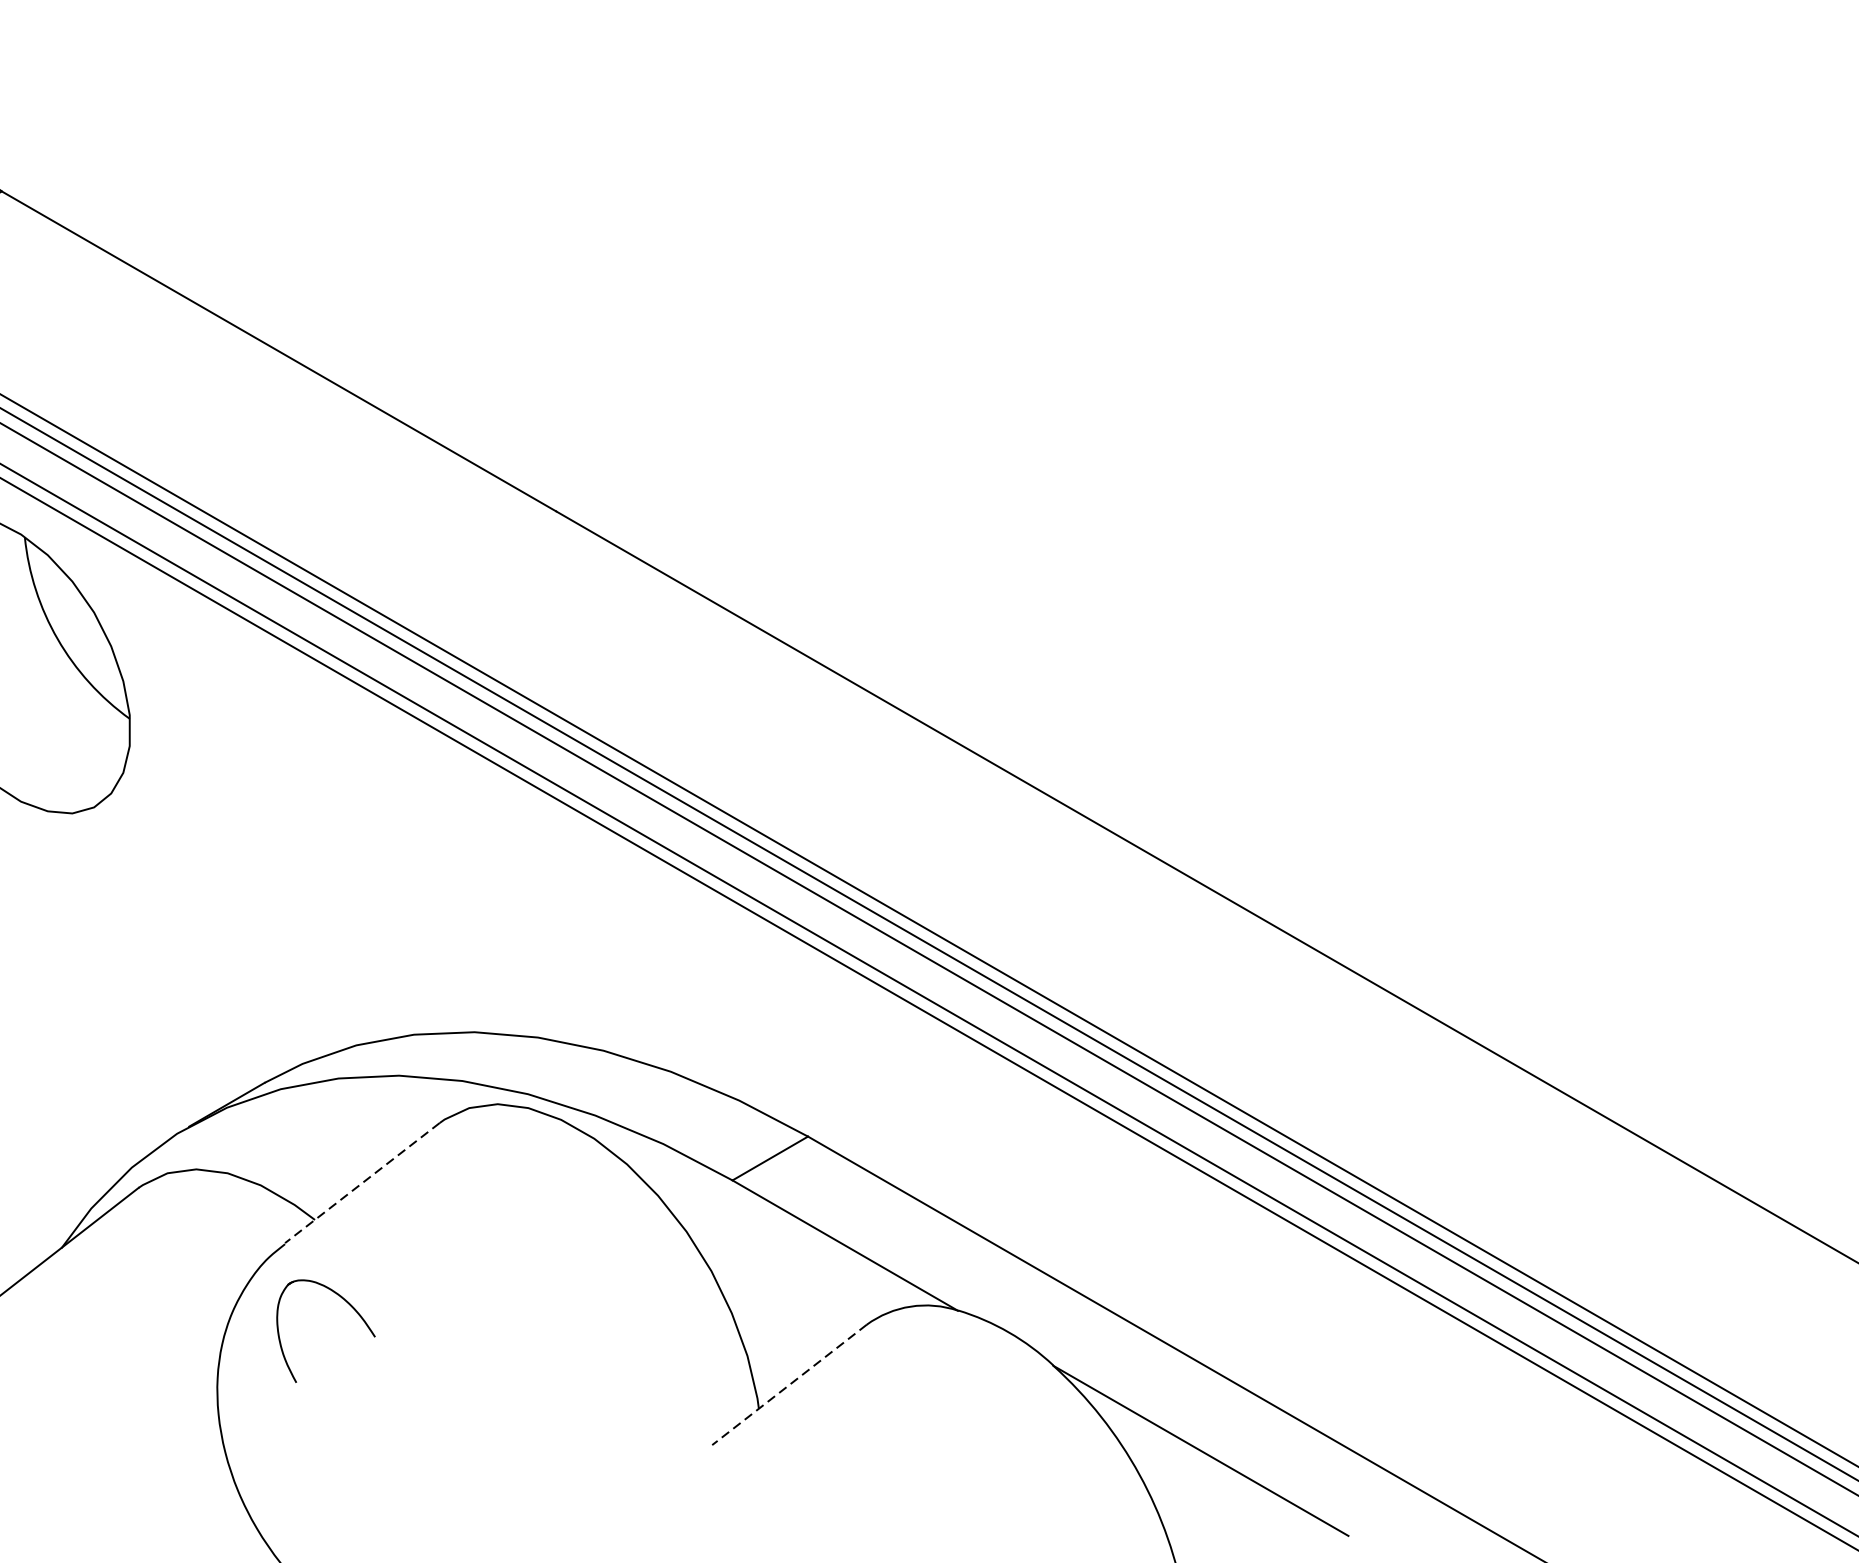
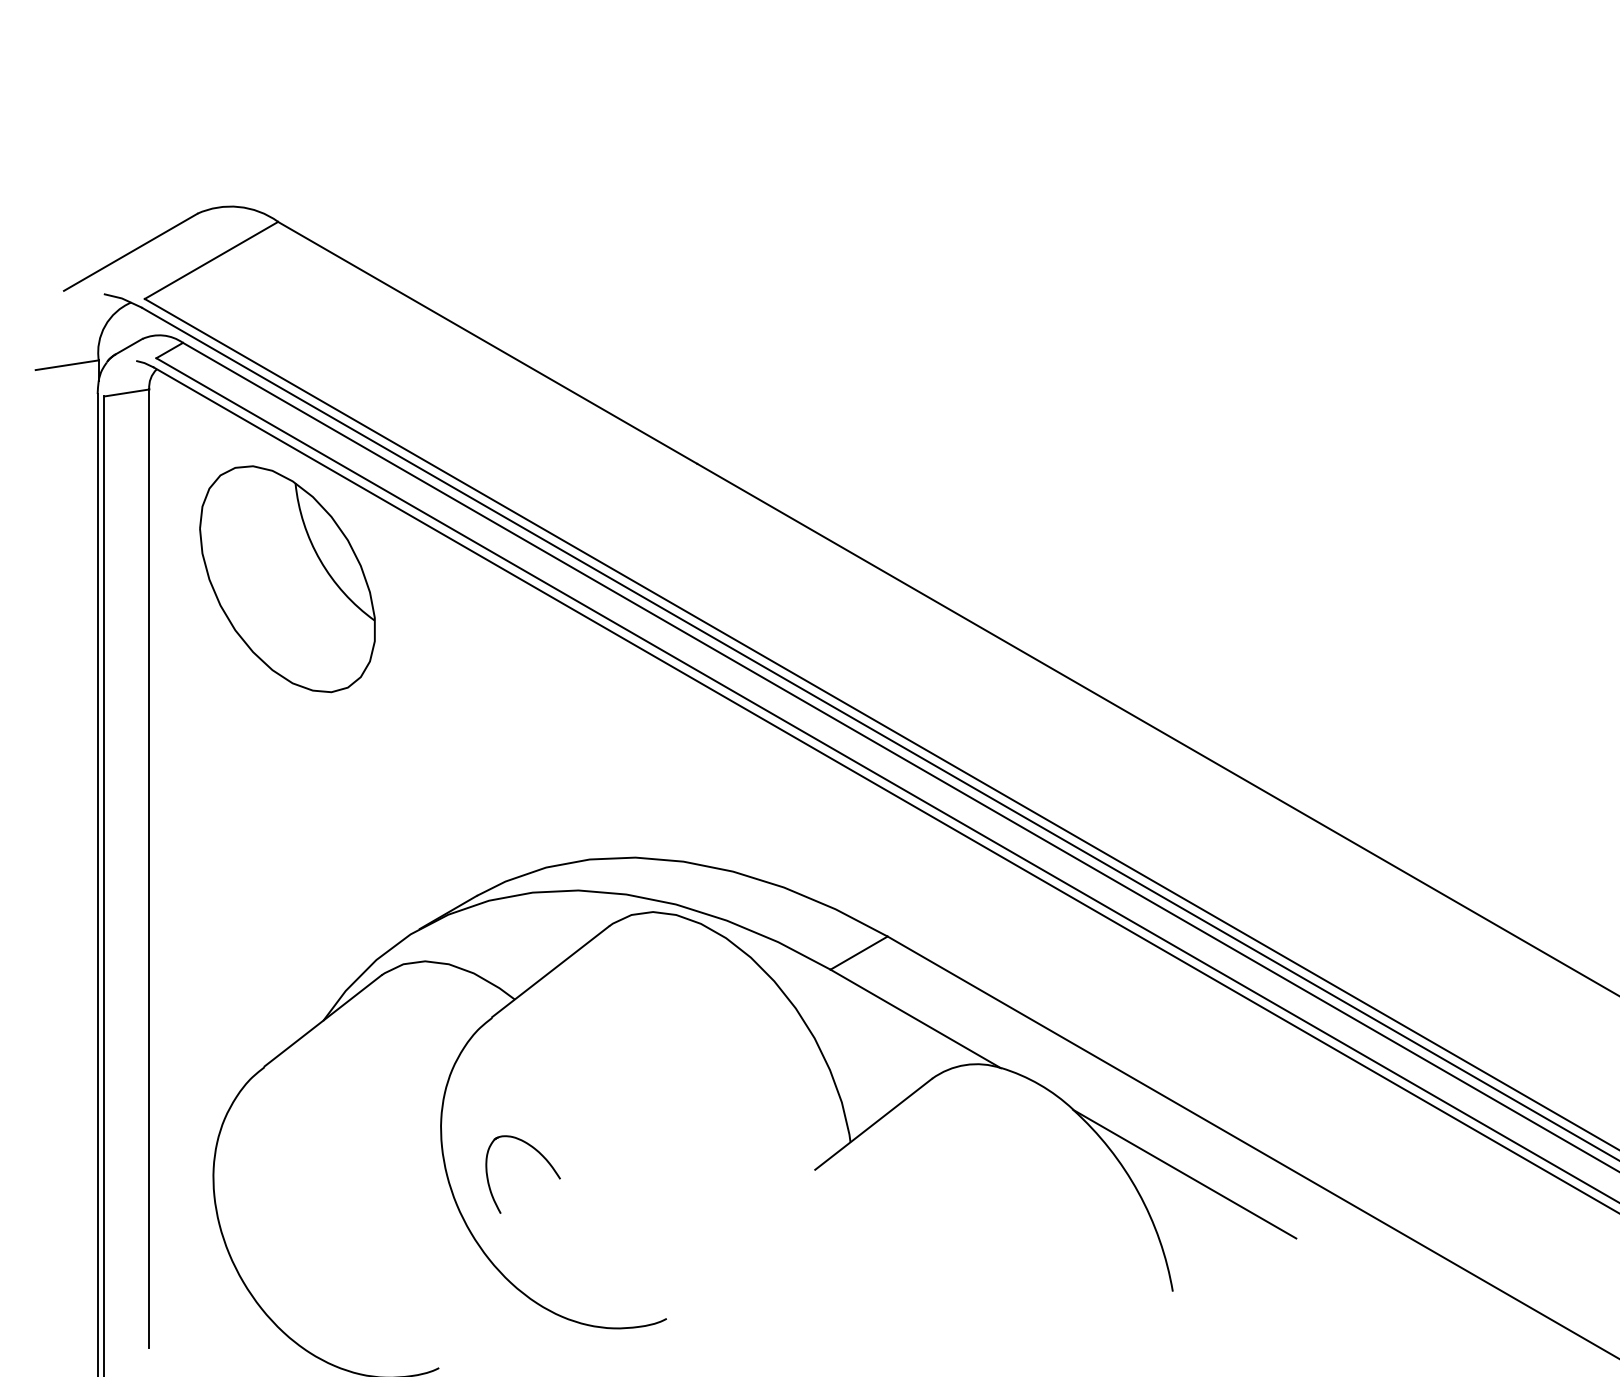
line: (362, 1184) -> (550, 972), dashed -> solid
part: (348, 1305) -> (540, 1155), moved
line: (789, 1385) -> (873, 1124), dashed -> solid

